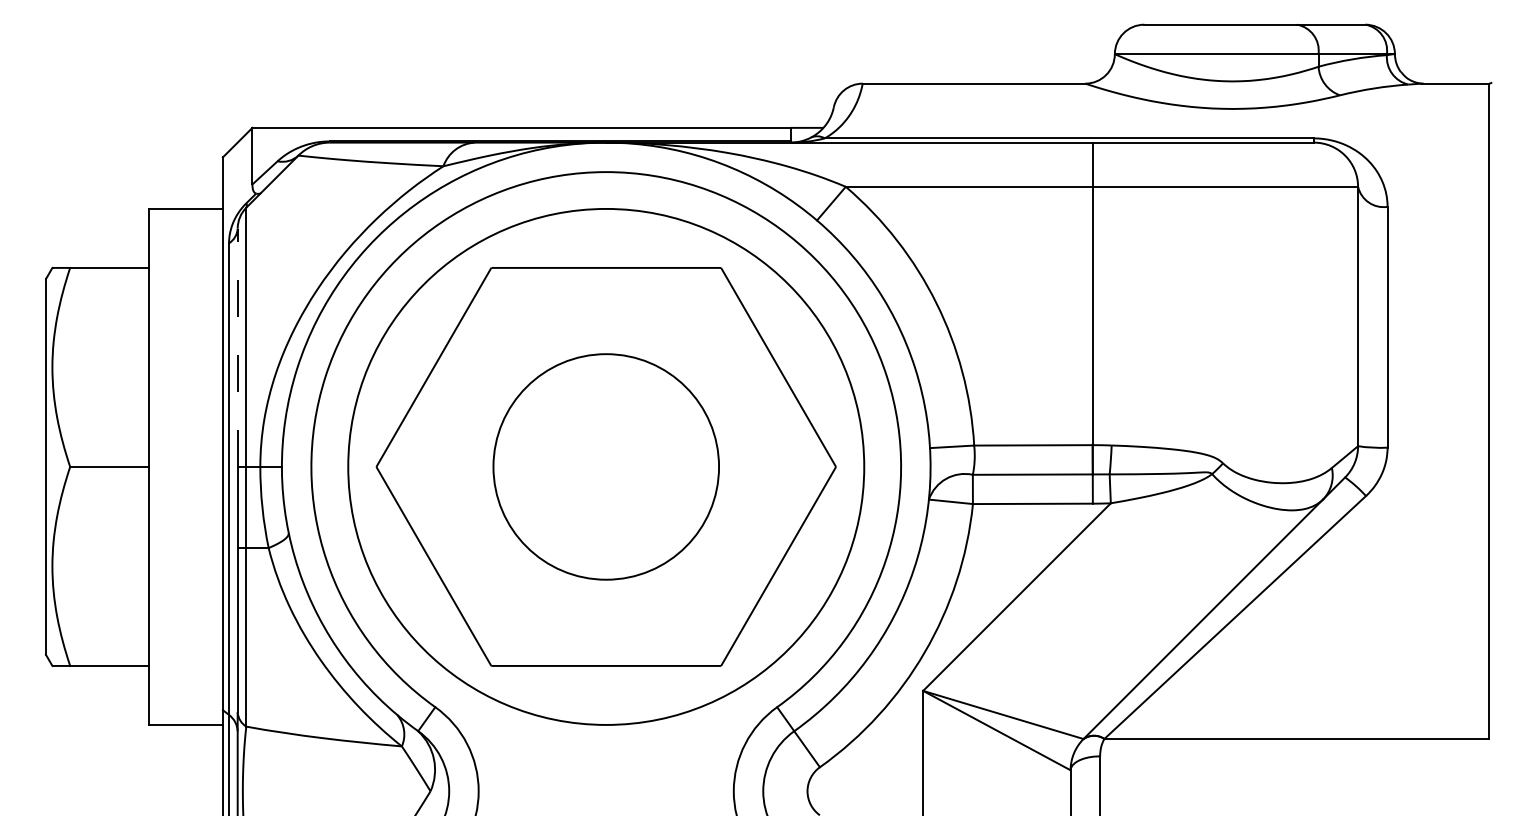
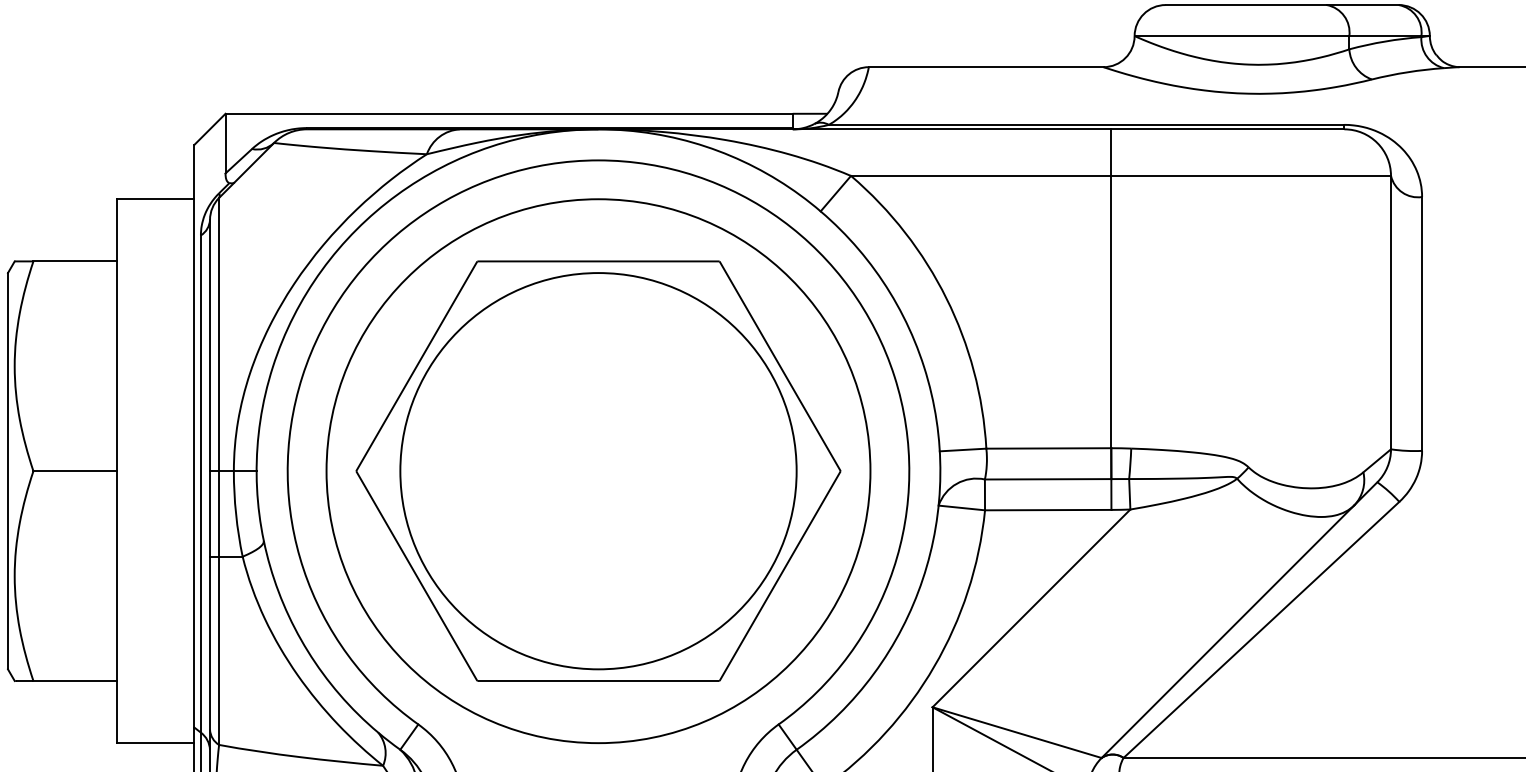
line: (237, 347) -> (209, 345), dashed -> solid
circle: (606, 466) -> (598, 470), size x1.67

